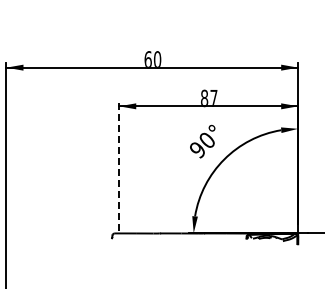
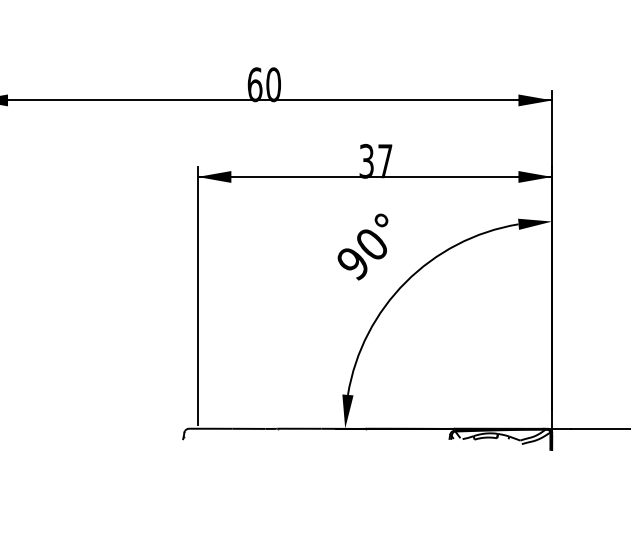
text: (204, 98) -> (366, 161), 87 -> 37
line: (119, 166) -> (198, 296), dashed -> solid

